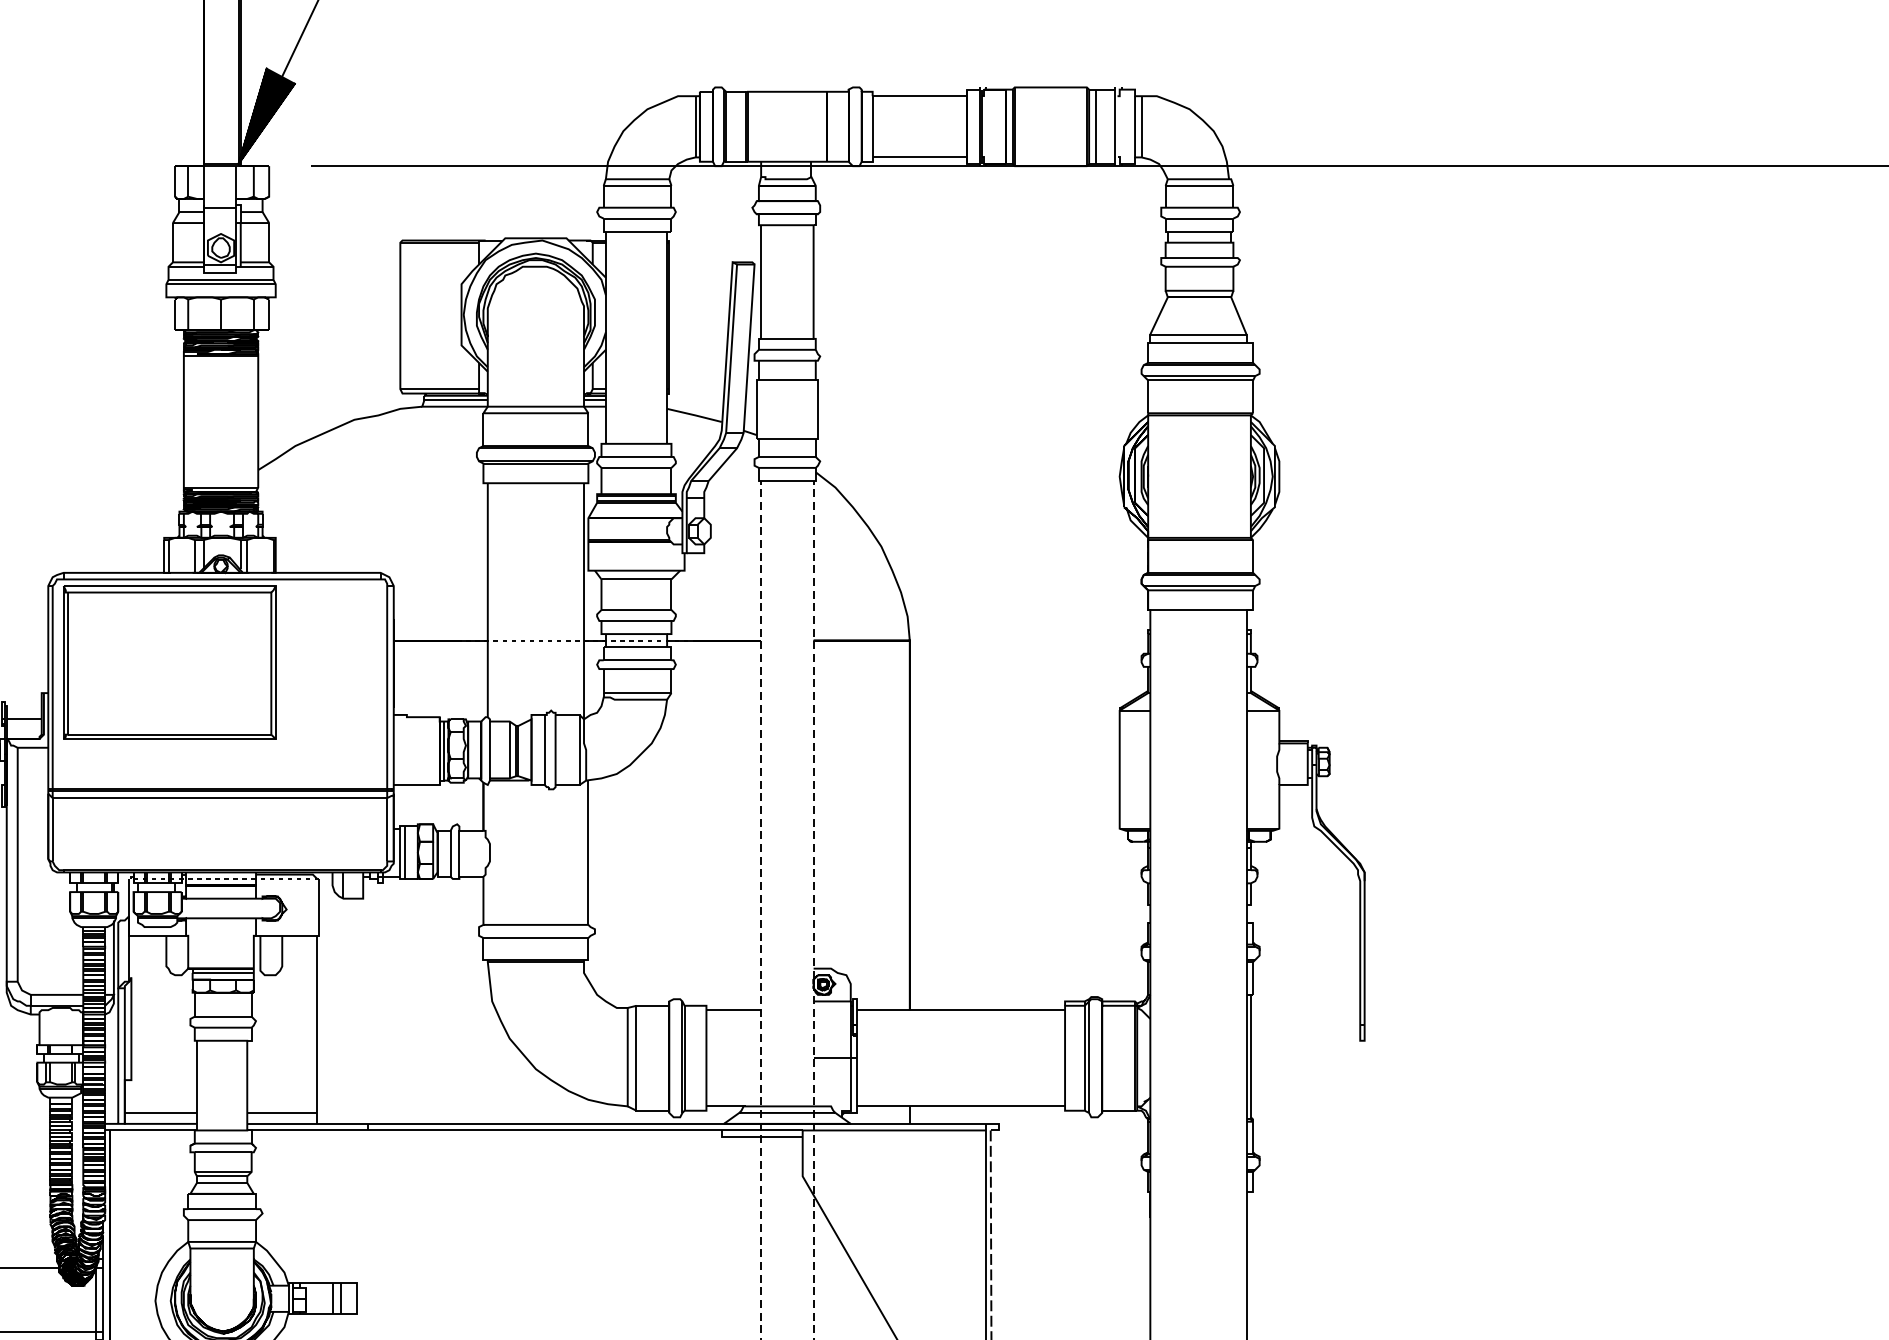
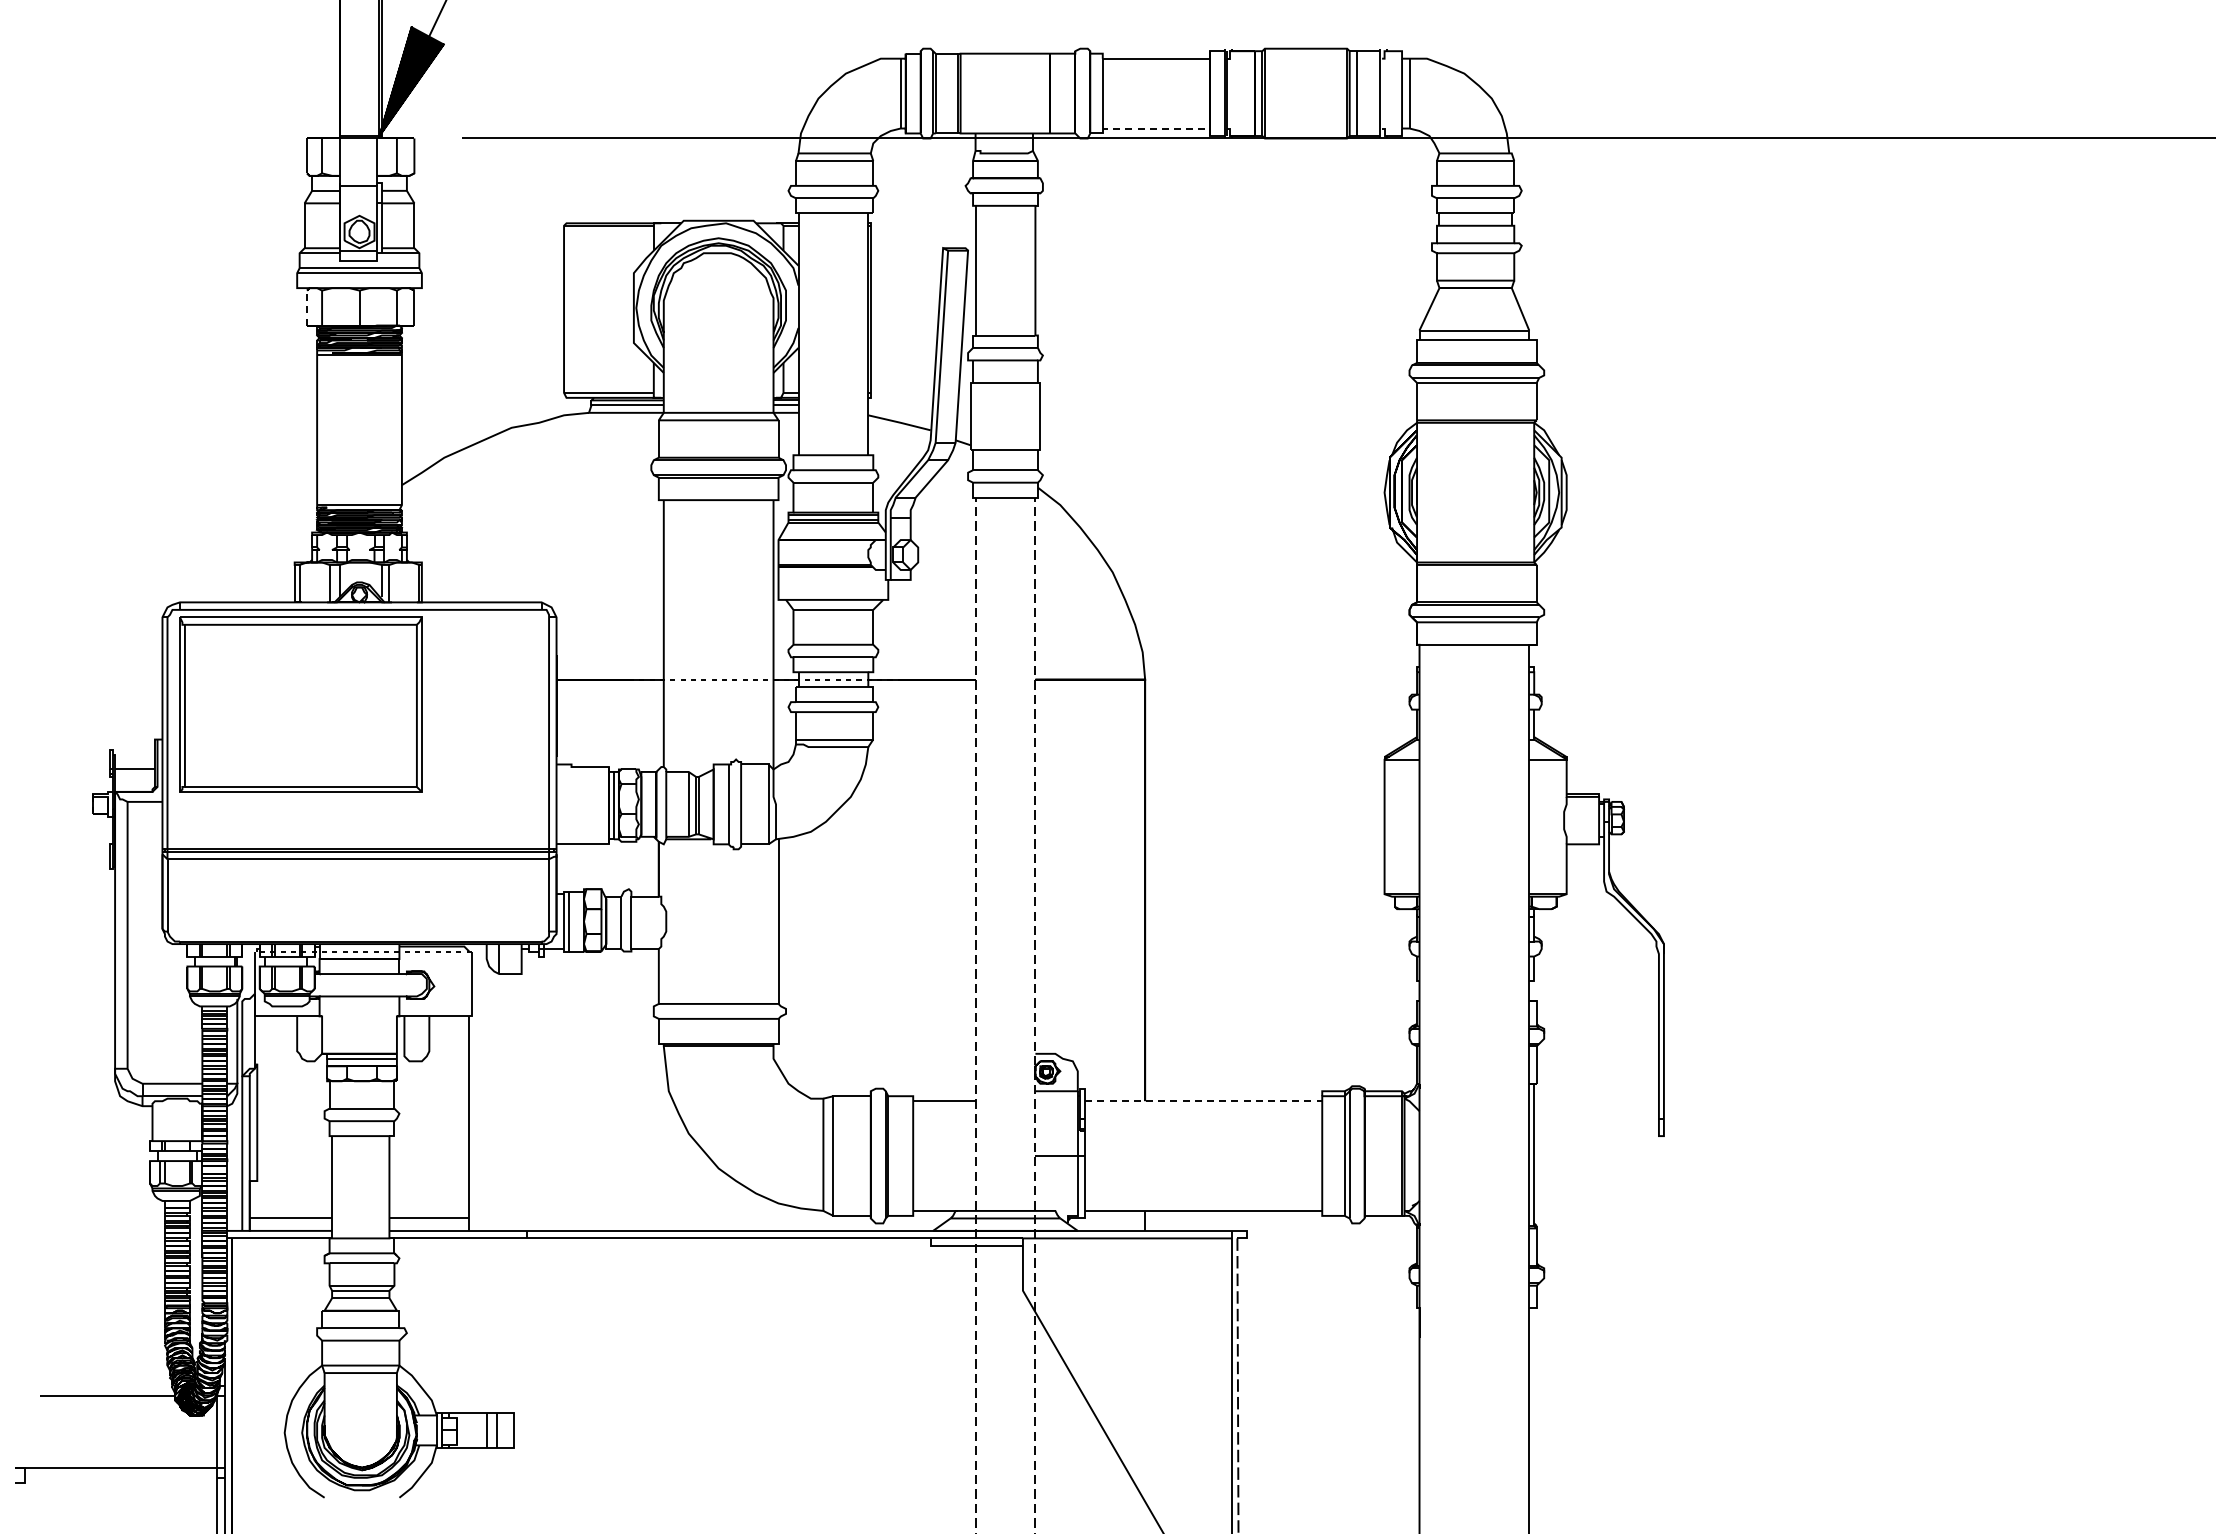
line: (924, 157) -> (1161, 128), solid -> dashed
line: (175, 314) -> (307, 307), solid -> dashed
line: (961, 1010) -> (1204, 1101), solid -> dashed

